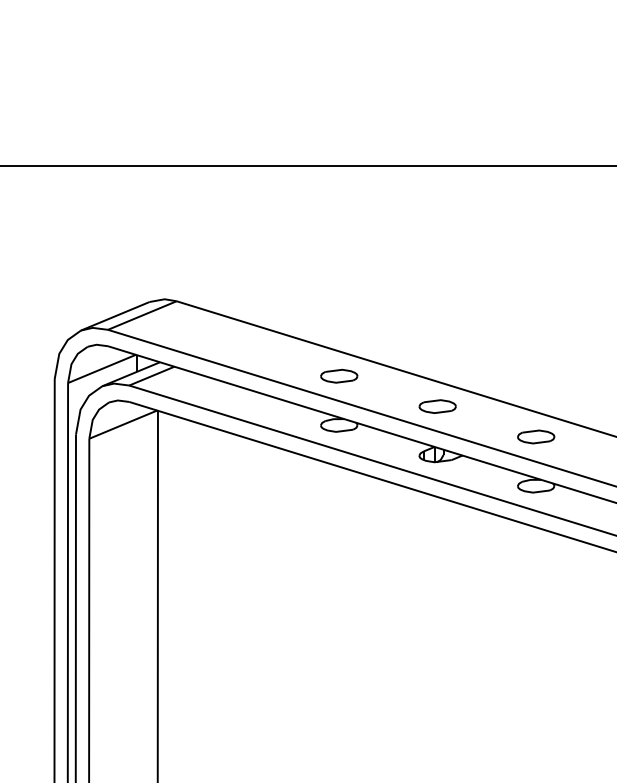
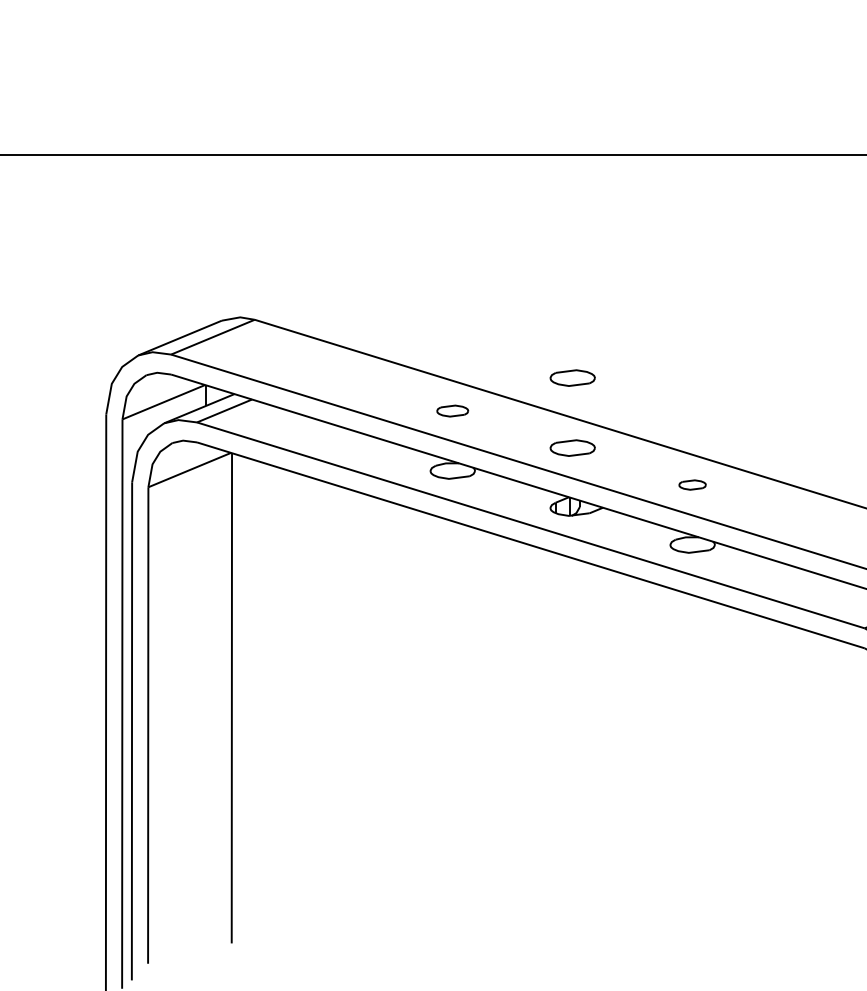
part: (437, 348) -> (572, 377), added
part: (339, 375) -> (452, 410), size x0.7
part: (536, 436) -> (692, 484), size x0.6

